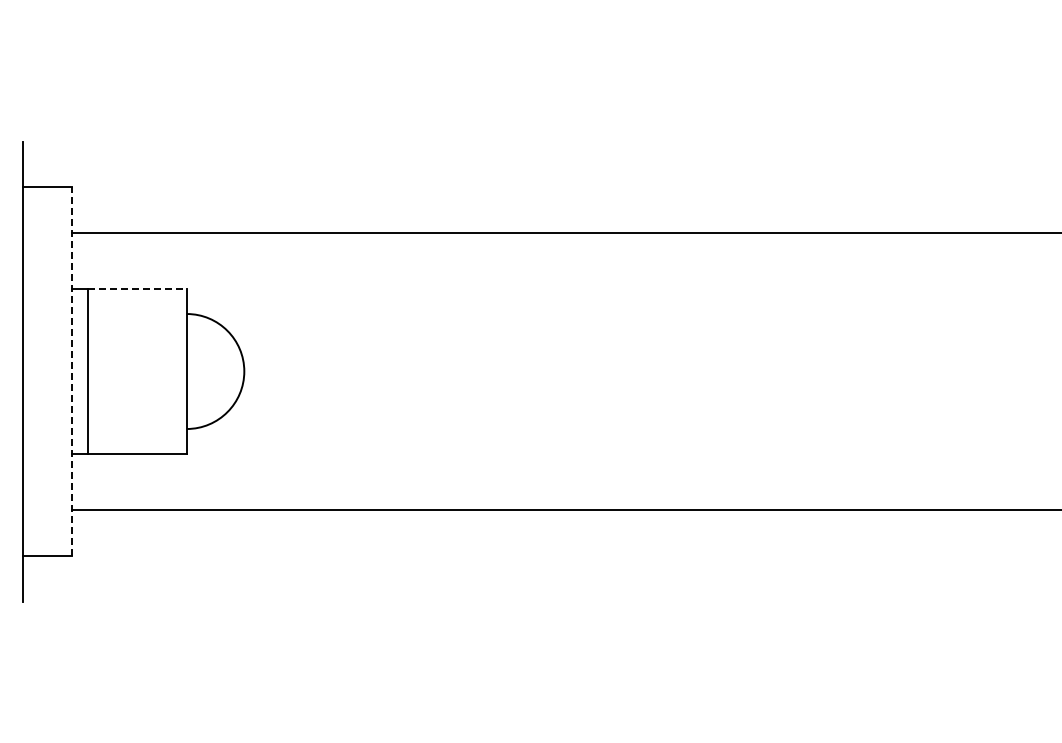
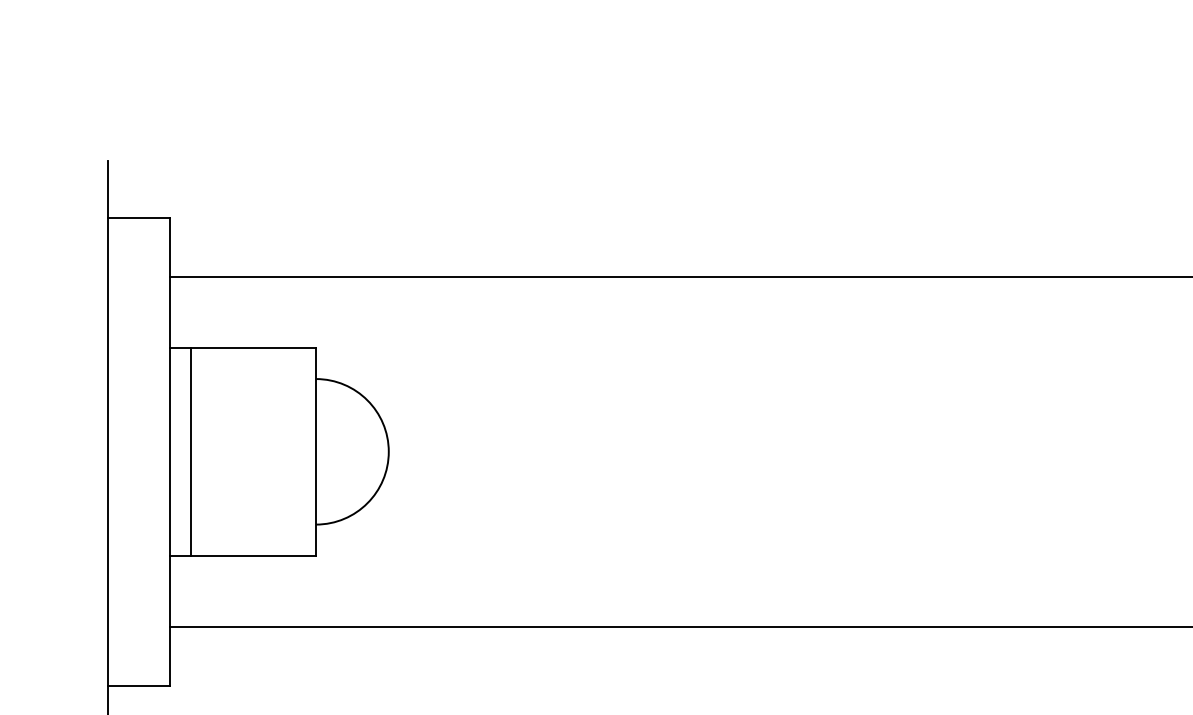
line: (138, 289) -> (254, 348), dashed -> solid
line: (71, 371) -> (170, 451), dashed -> solid

